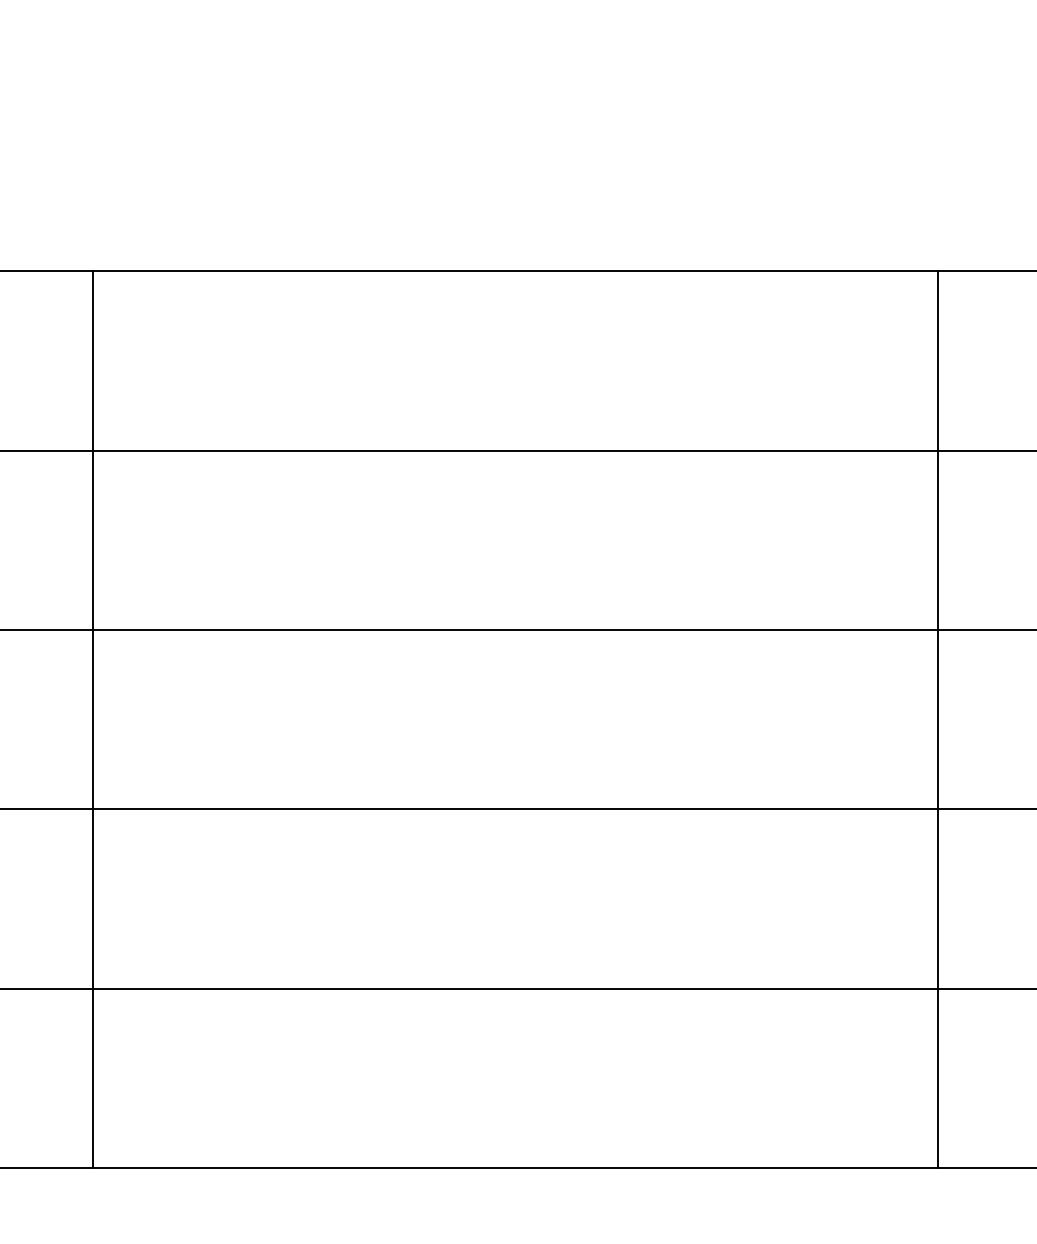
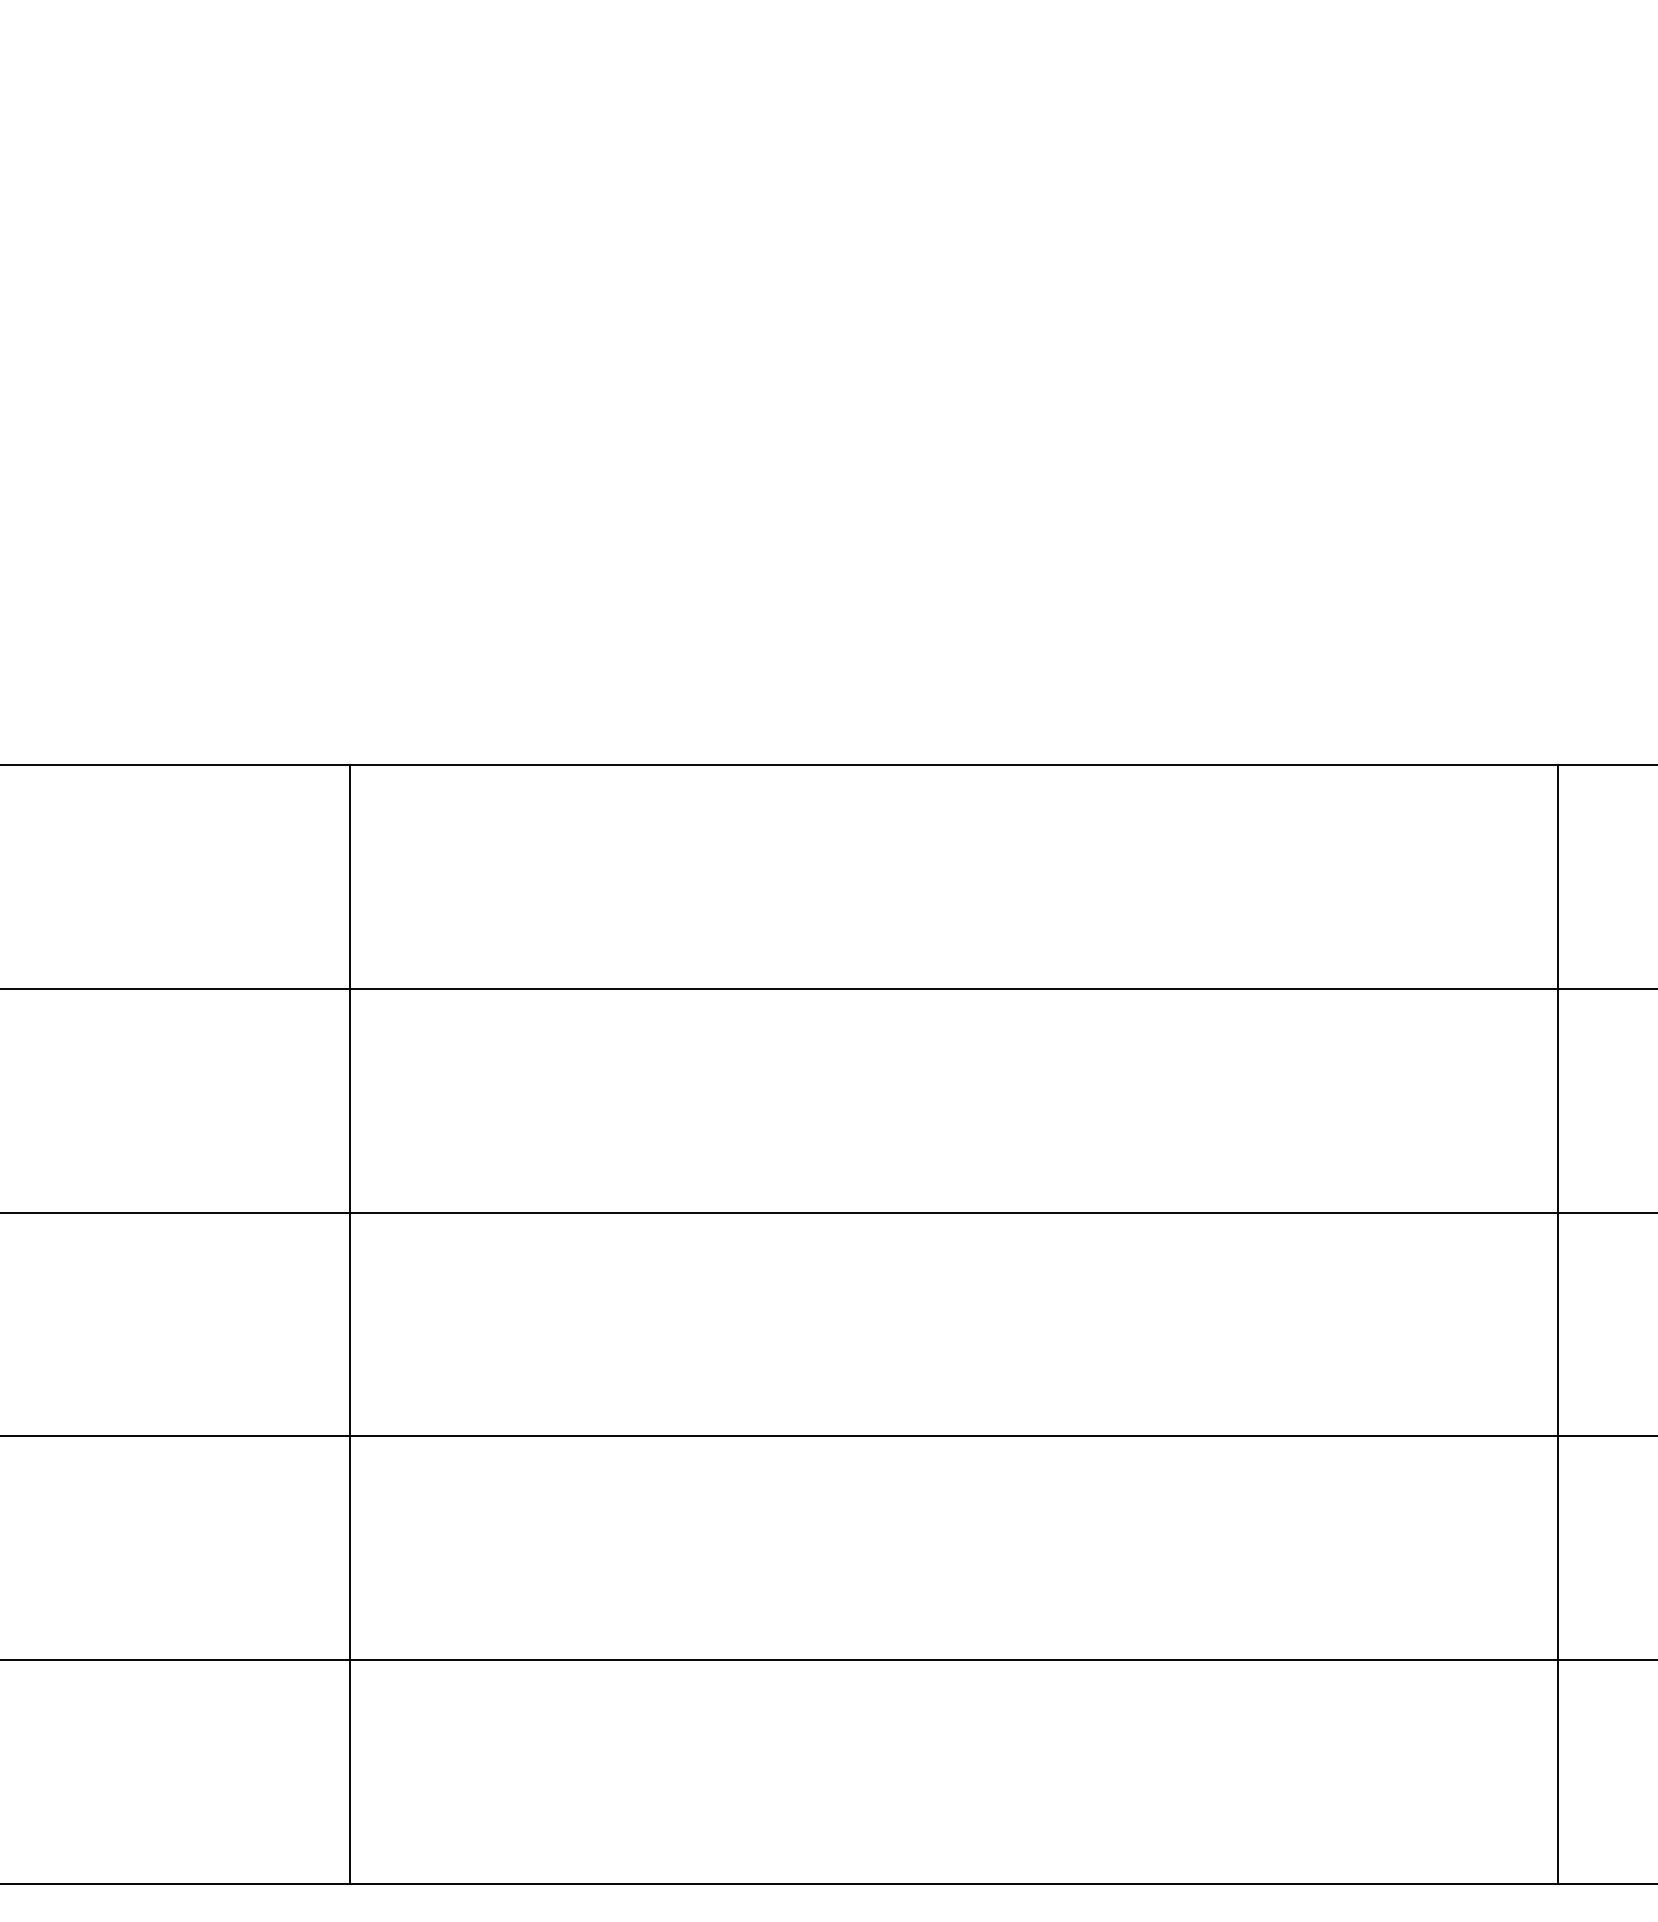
line: (93, 719) -> (349, 1324), moved
line: (937, 719) -> (1557, 1324), moved

